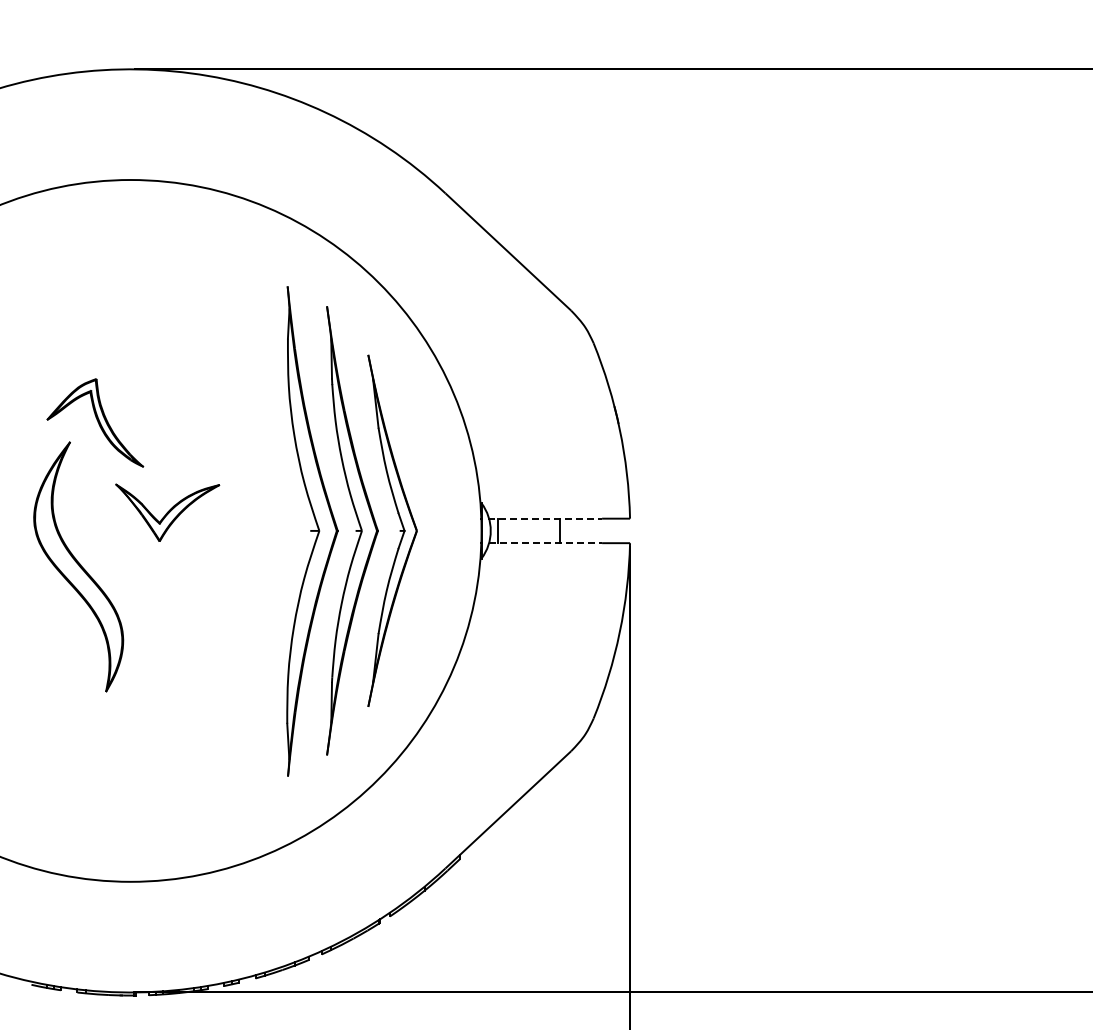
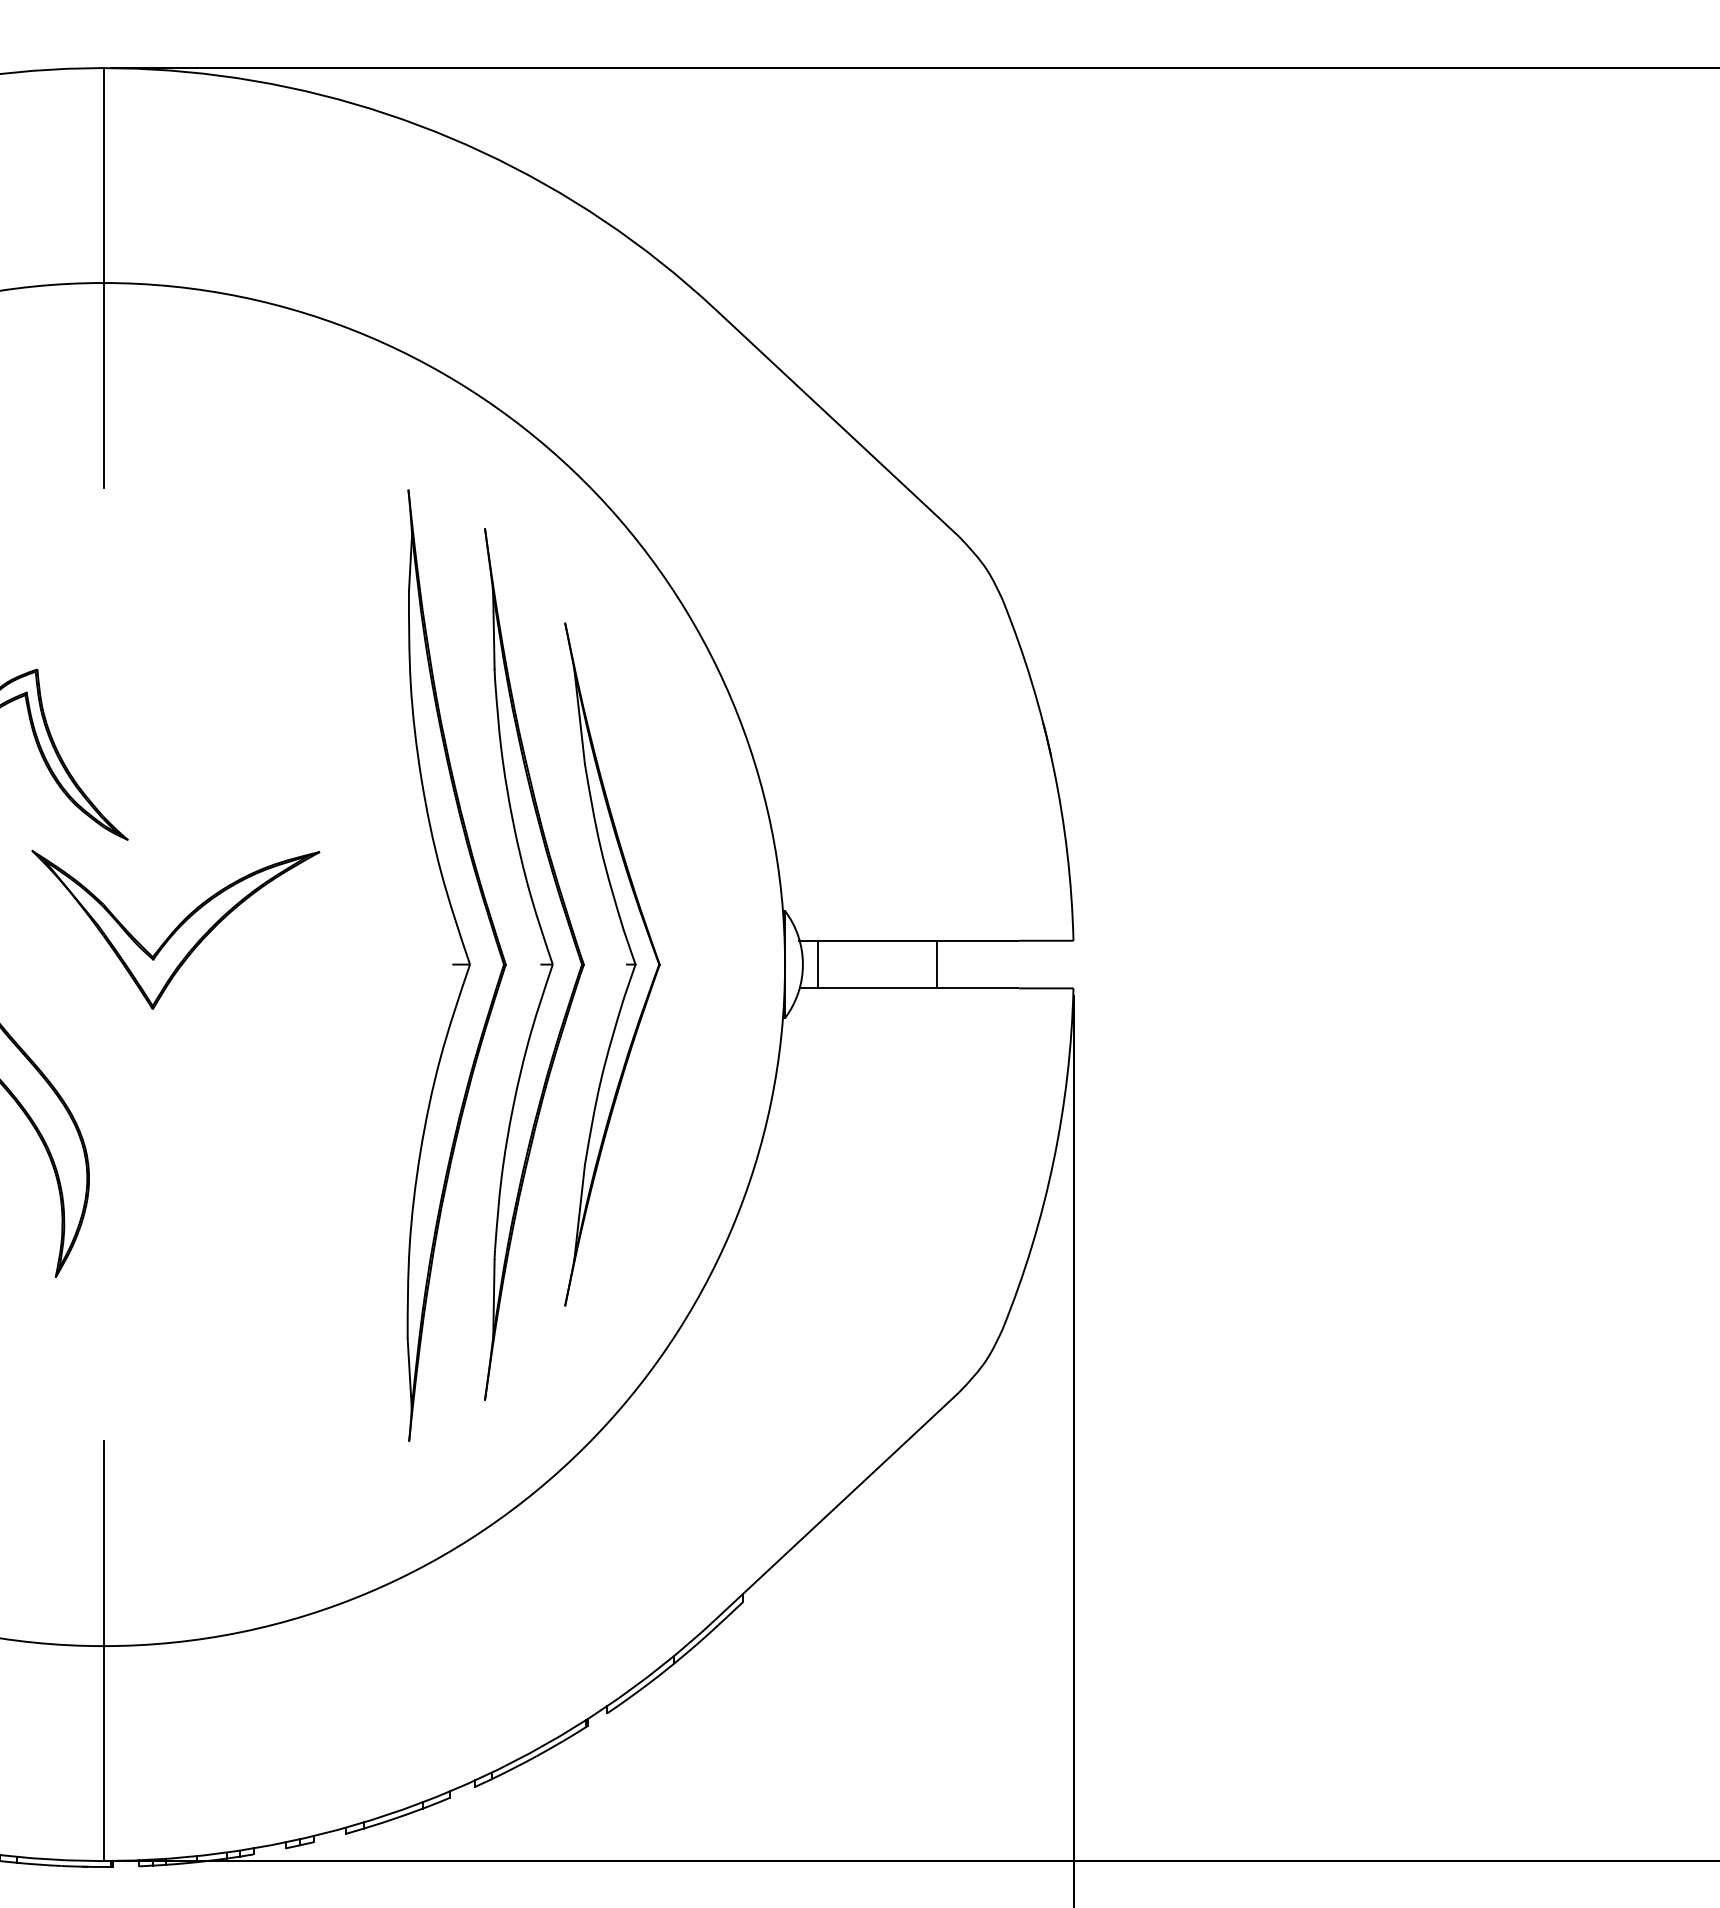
line: (130, 177) -> (103, 278), added
part: (167, 512) -> (175, 928), size x1.43
line: (545, 518) -> (909, 940), dashed -> solid
line: (545, 543) -> (909, 988), dashed -> solid
line: (130, 884) -> (103, 1651), added

